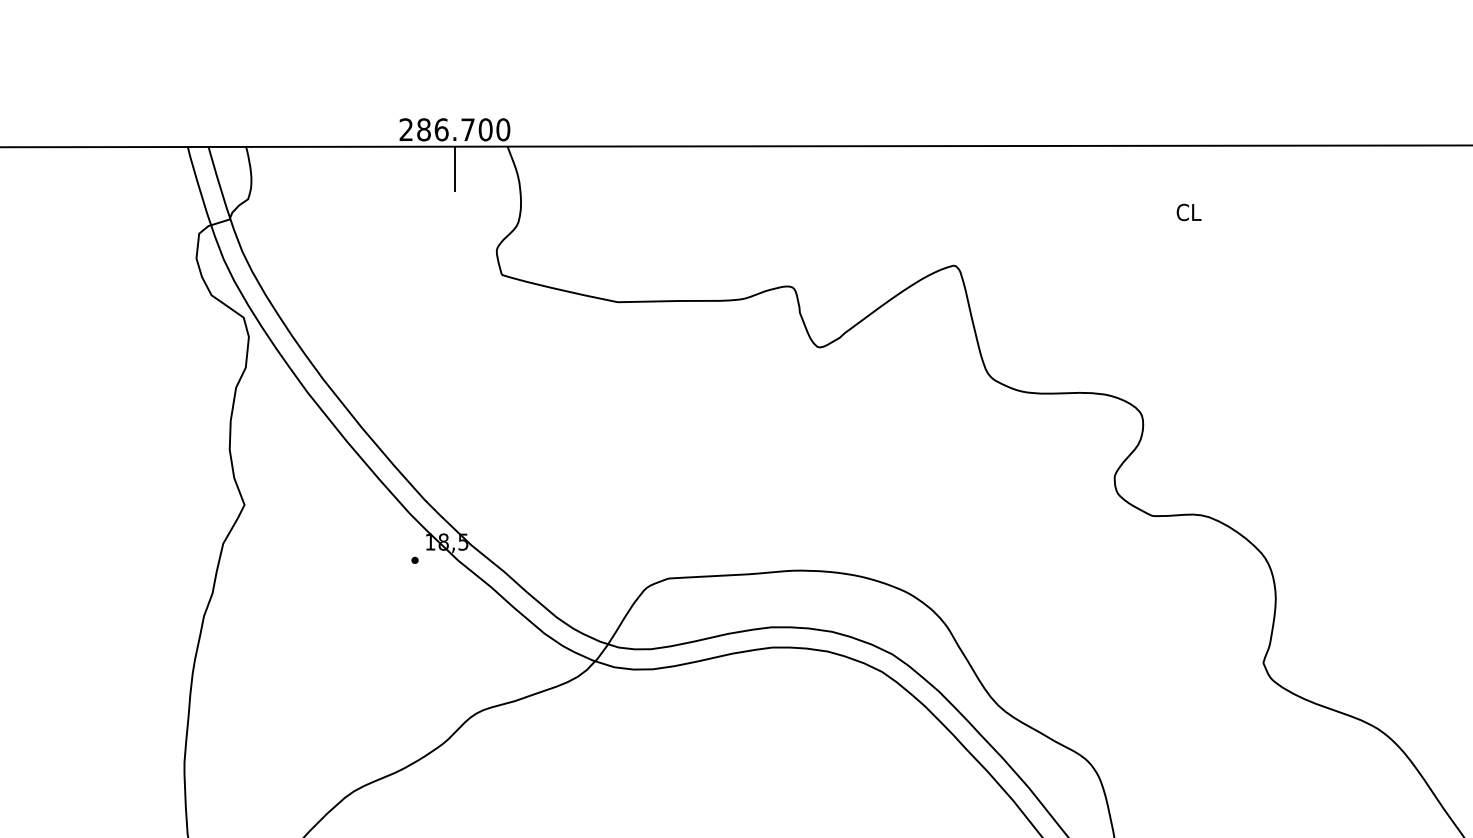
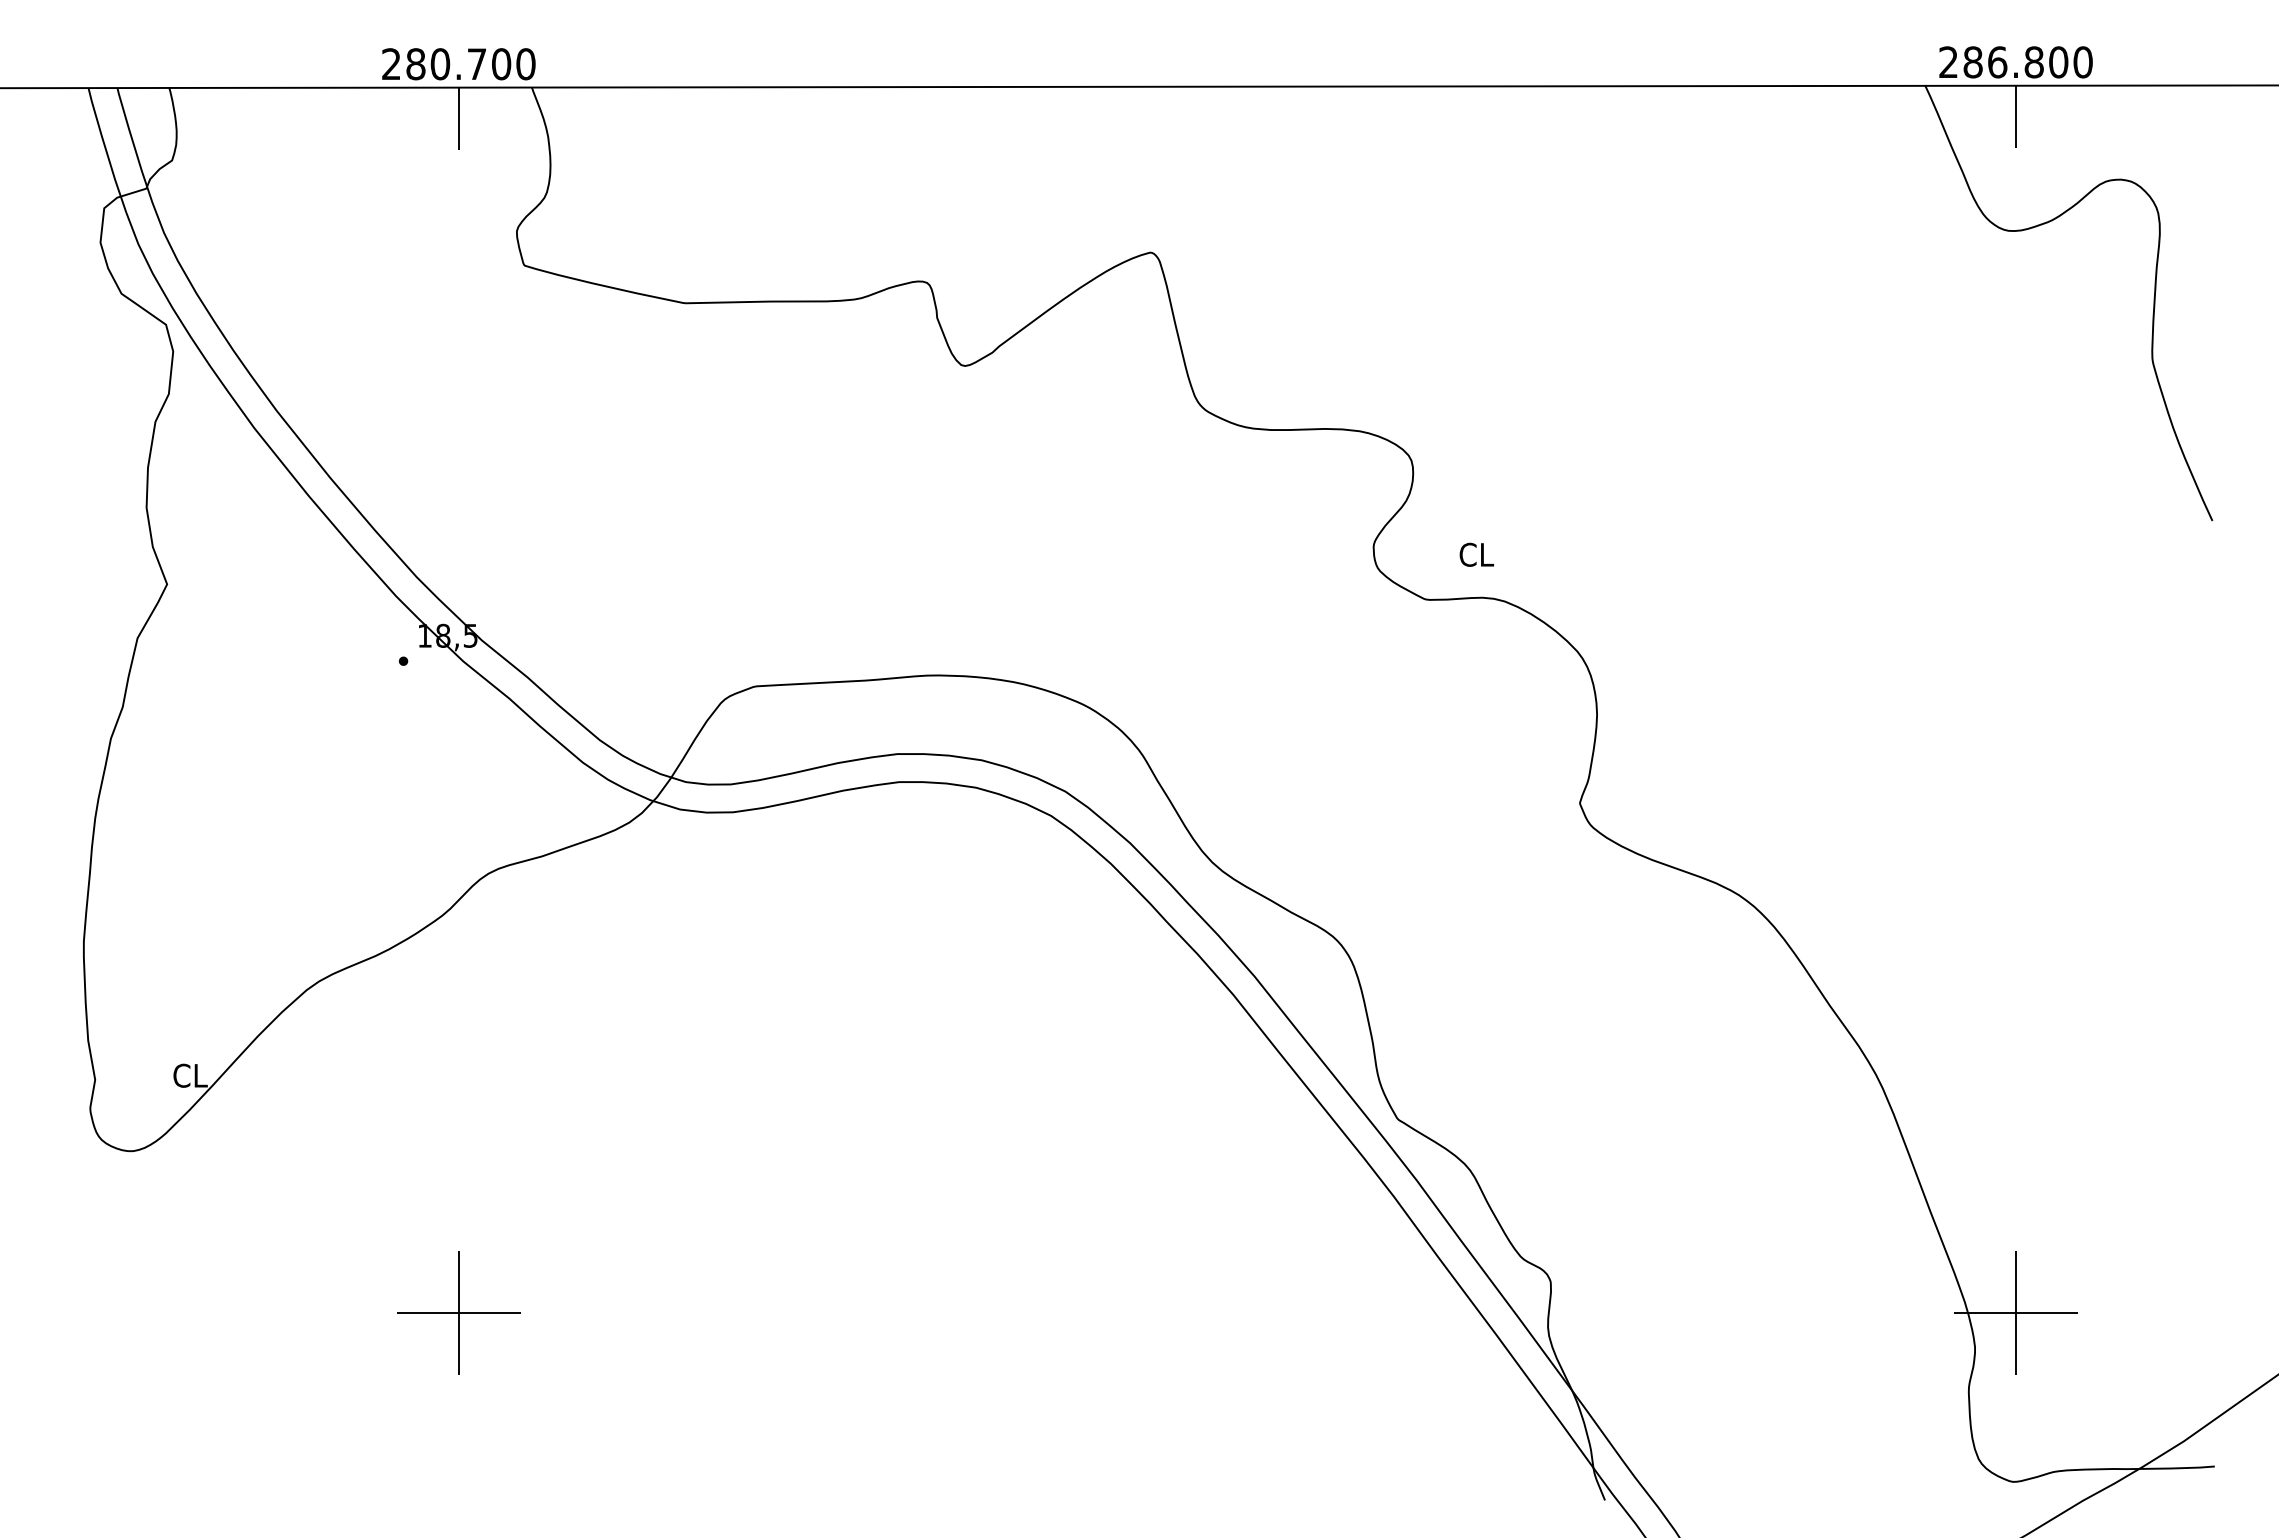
text: (441, 130) -> (440, 64), 286.700 -> 280.700
text: (1188, 212) -> (1476, 554), moved

